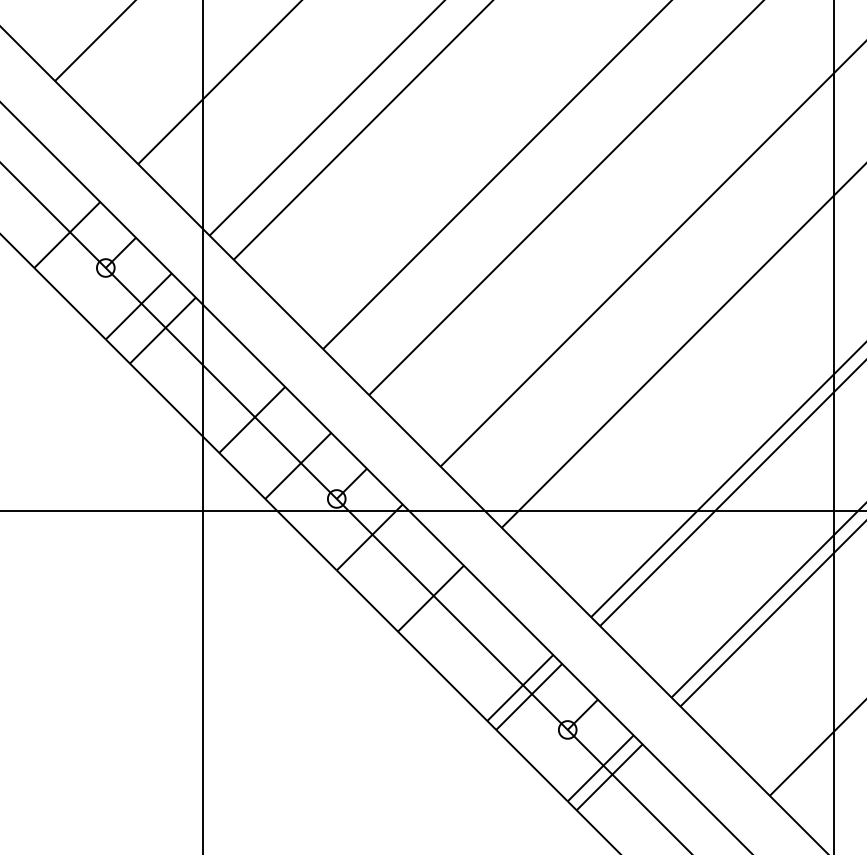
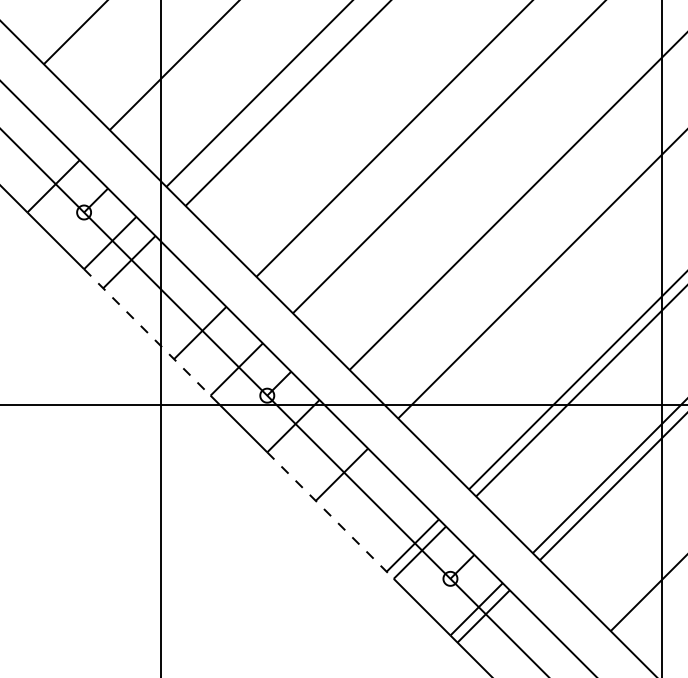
line: (185, 419) -> (147, 332), solid -> dashed
line: (416, 650) -> (330, 515), solid -> dashed

